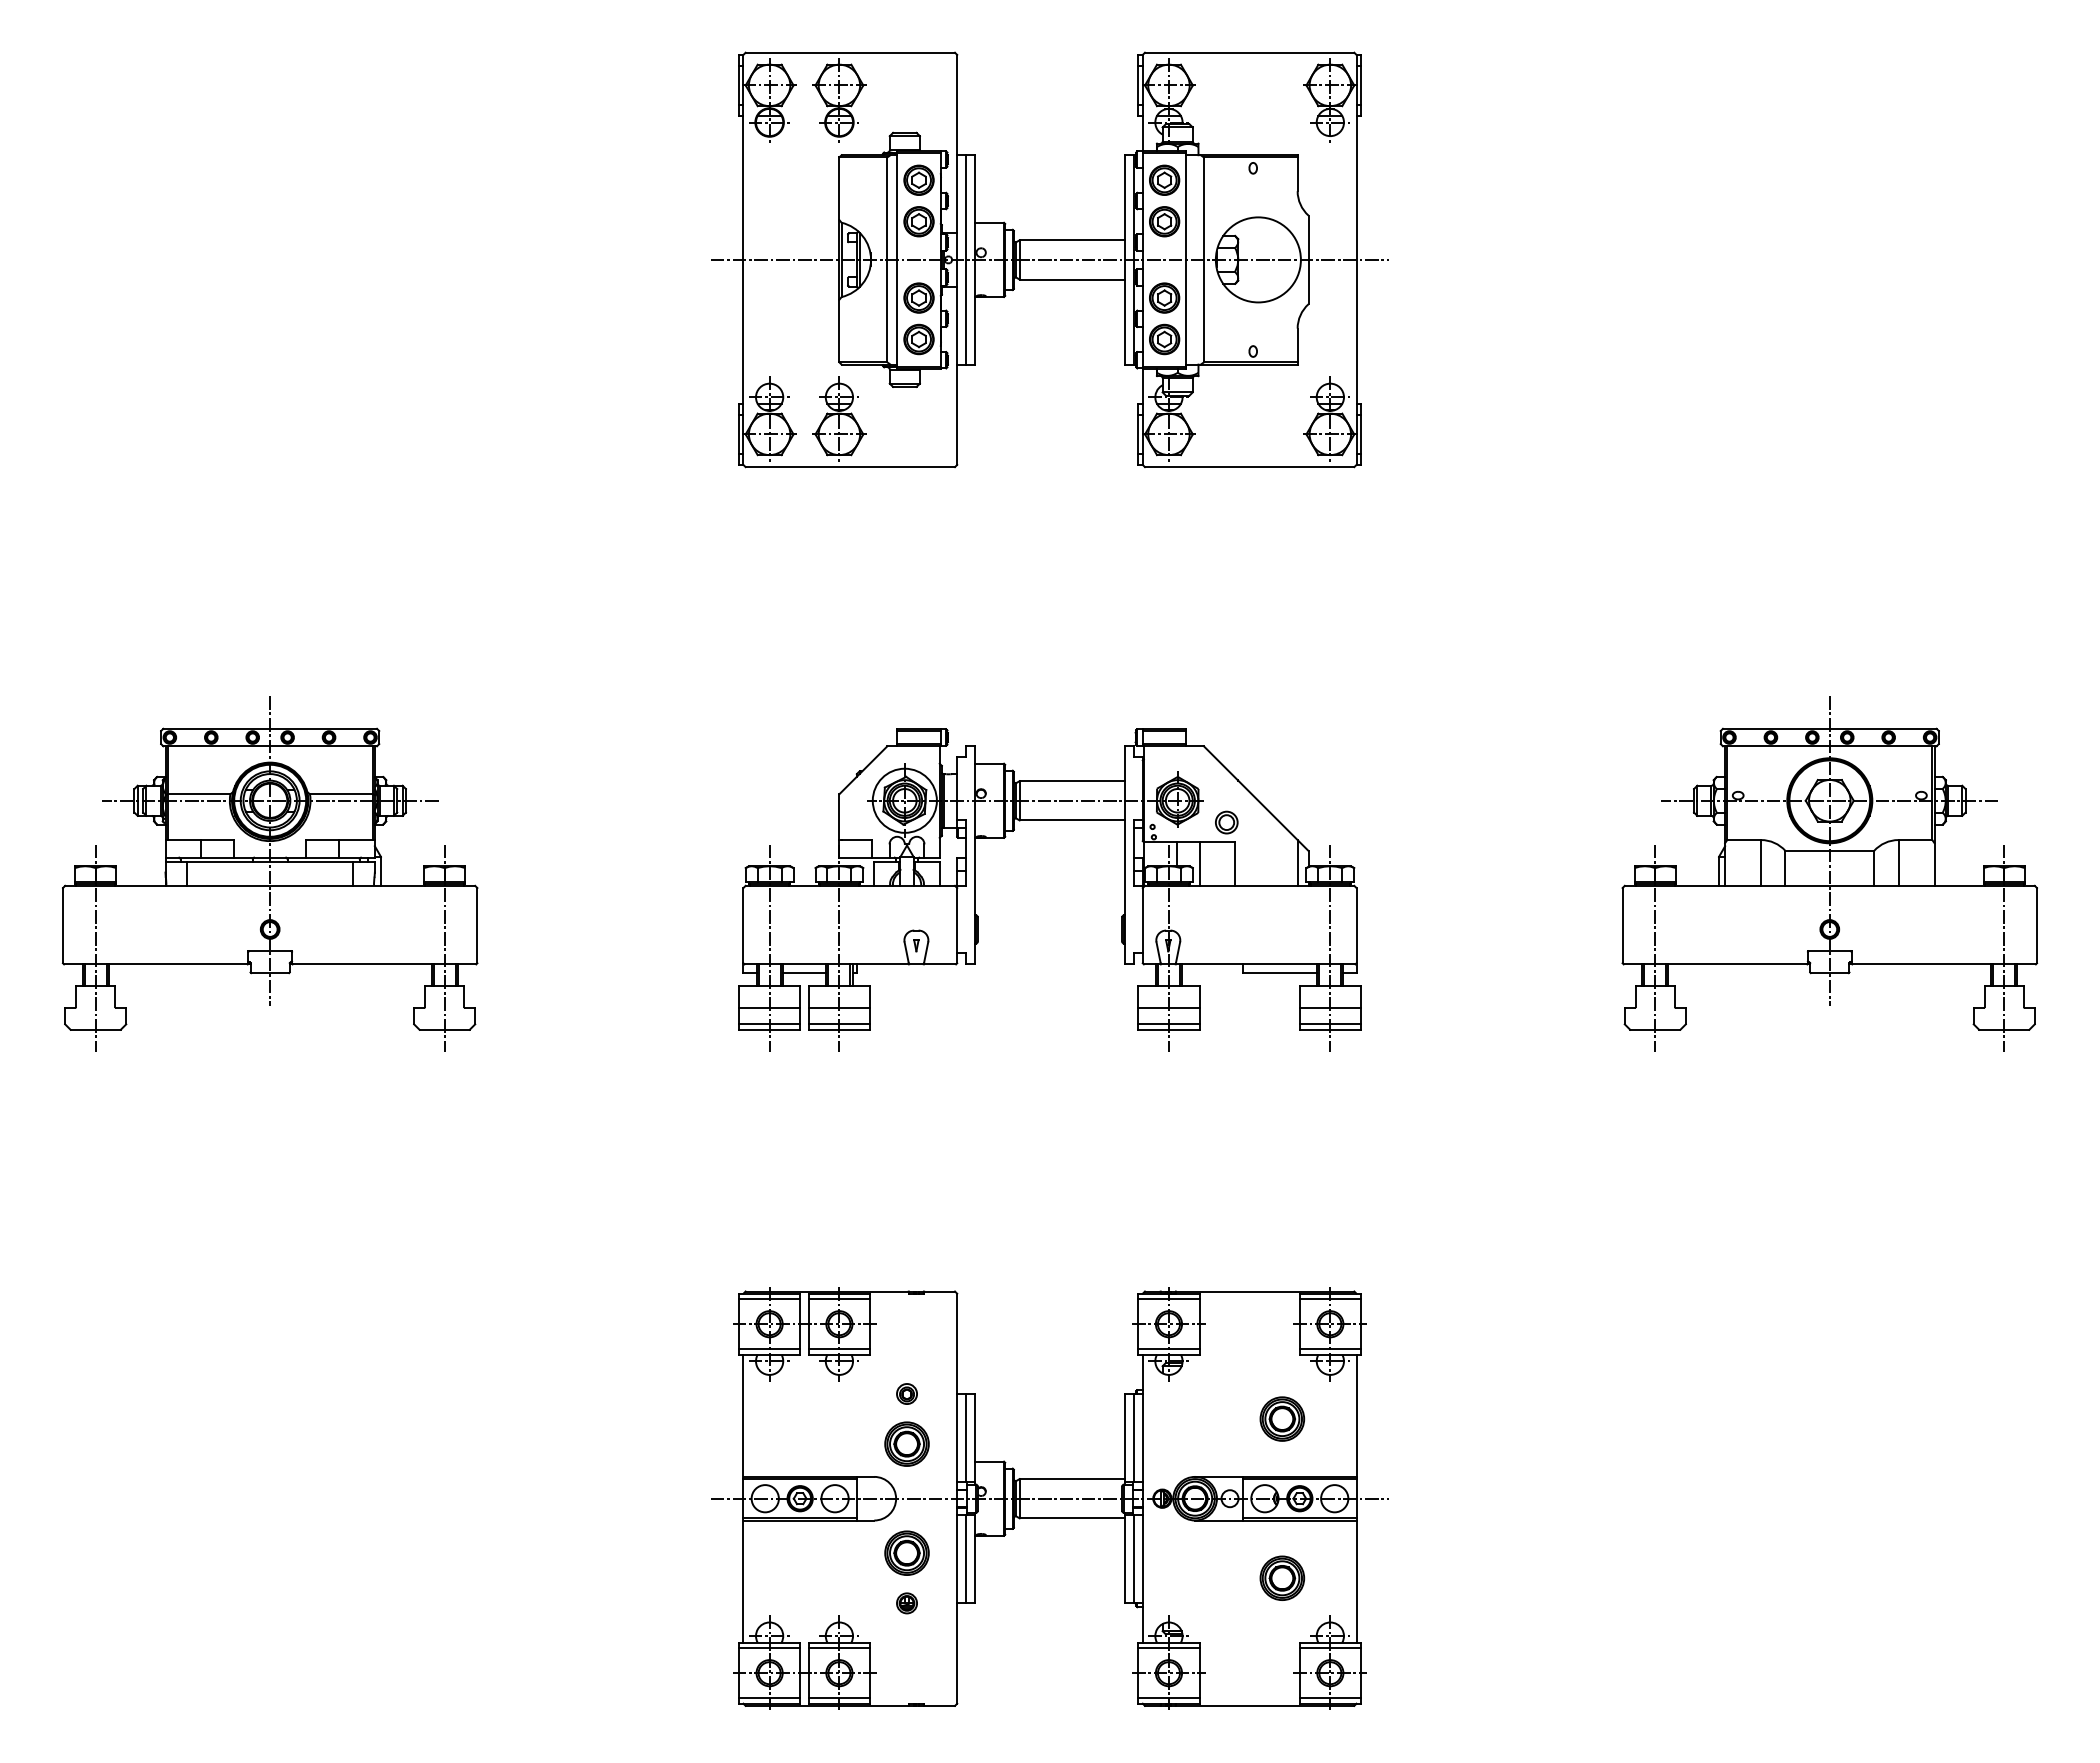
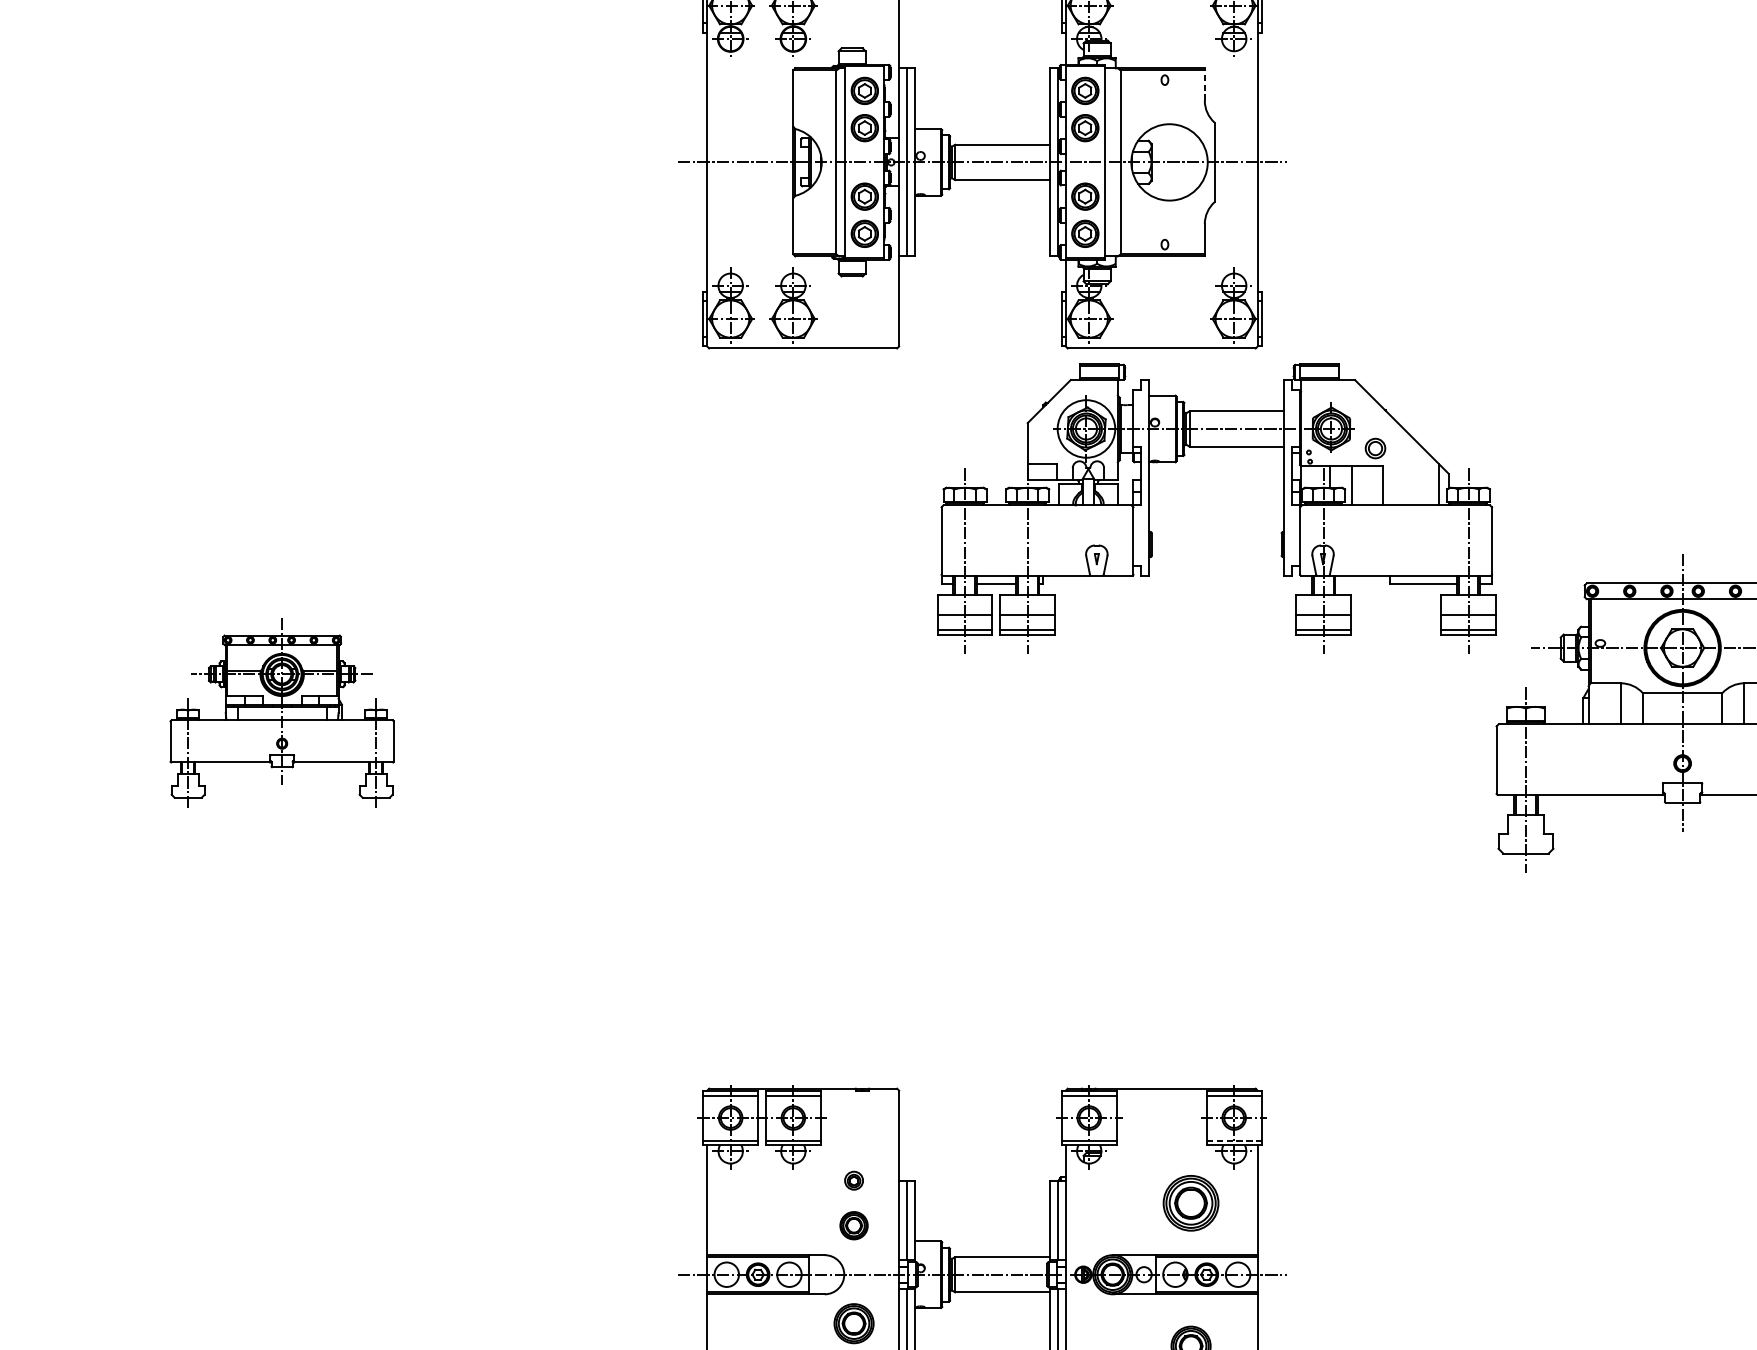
line: (1297, 173) -> (1204, 84), solid -> dashed
part: (1004, 838) -> (1175, 462), moved
part: (269, 873) -> (281, 713), size x0.6
line: (1330, 1349) -> (1234, 1140), solid -> dashed
part: (1282, 1418) -> (1191, 1202), size x1.4
part: (906, 1443) -> (853, 1225), size x0.7

